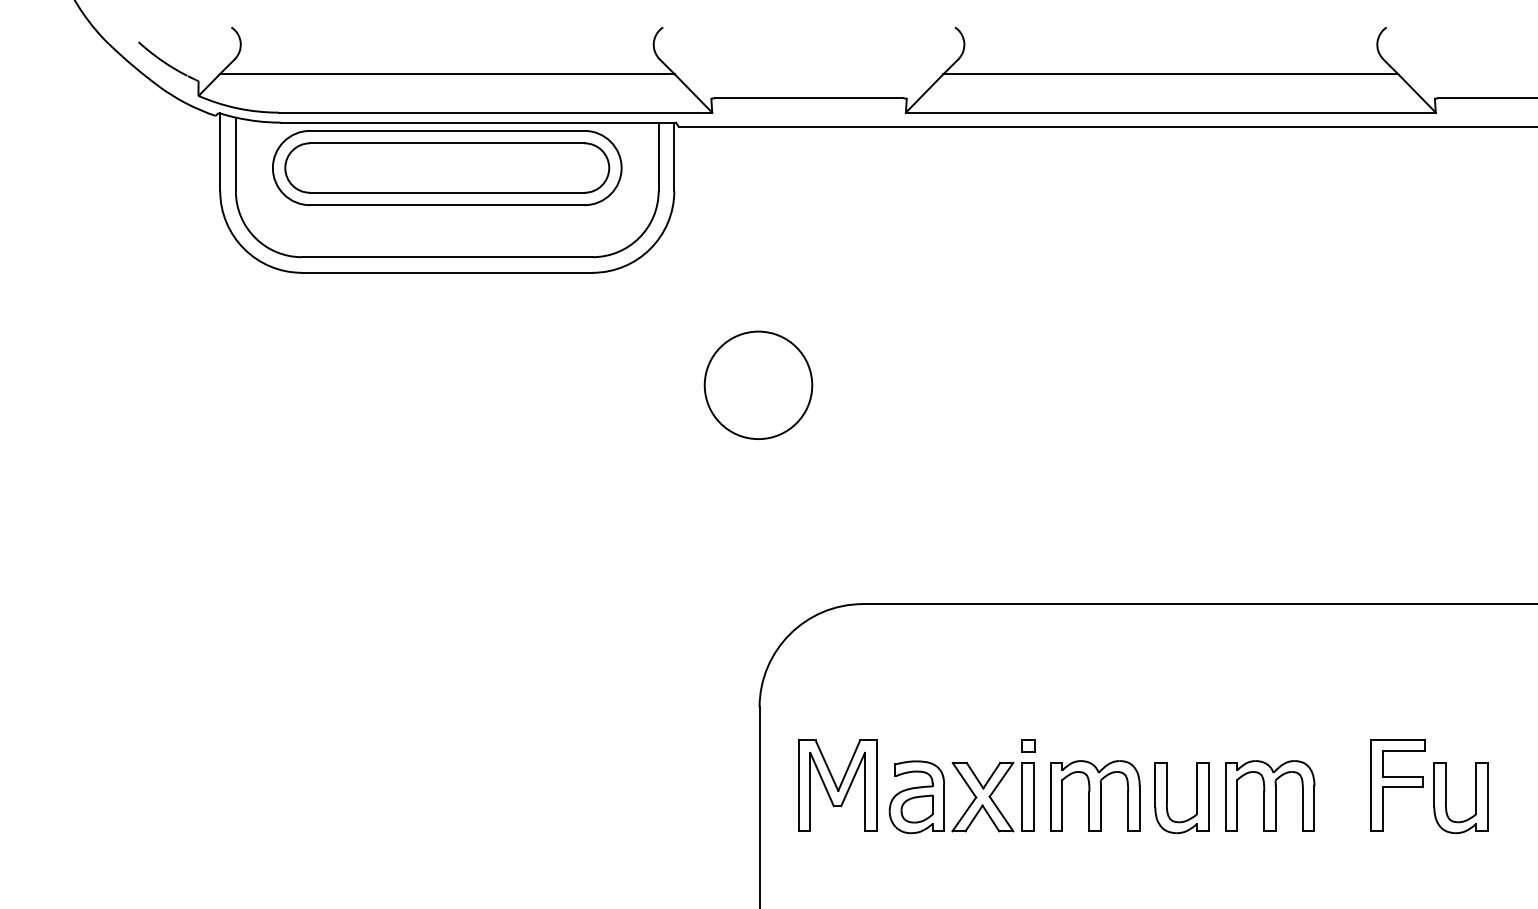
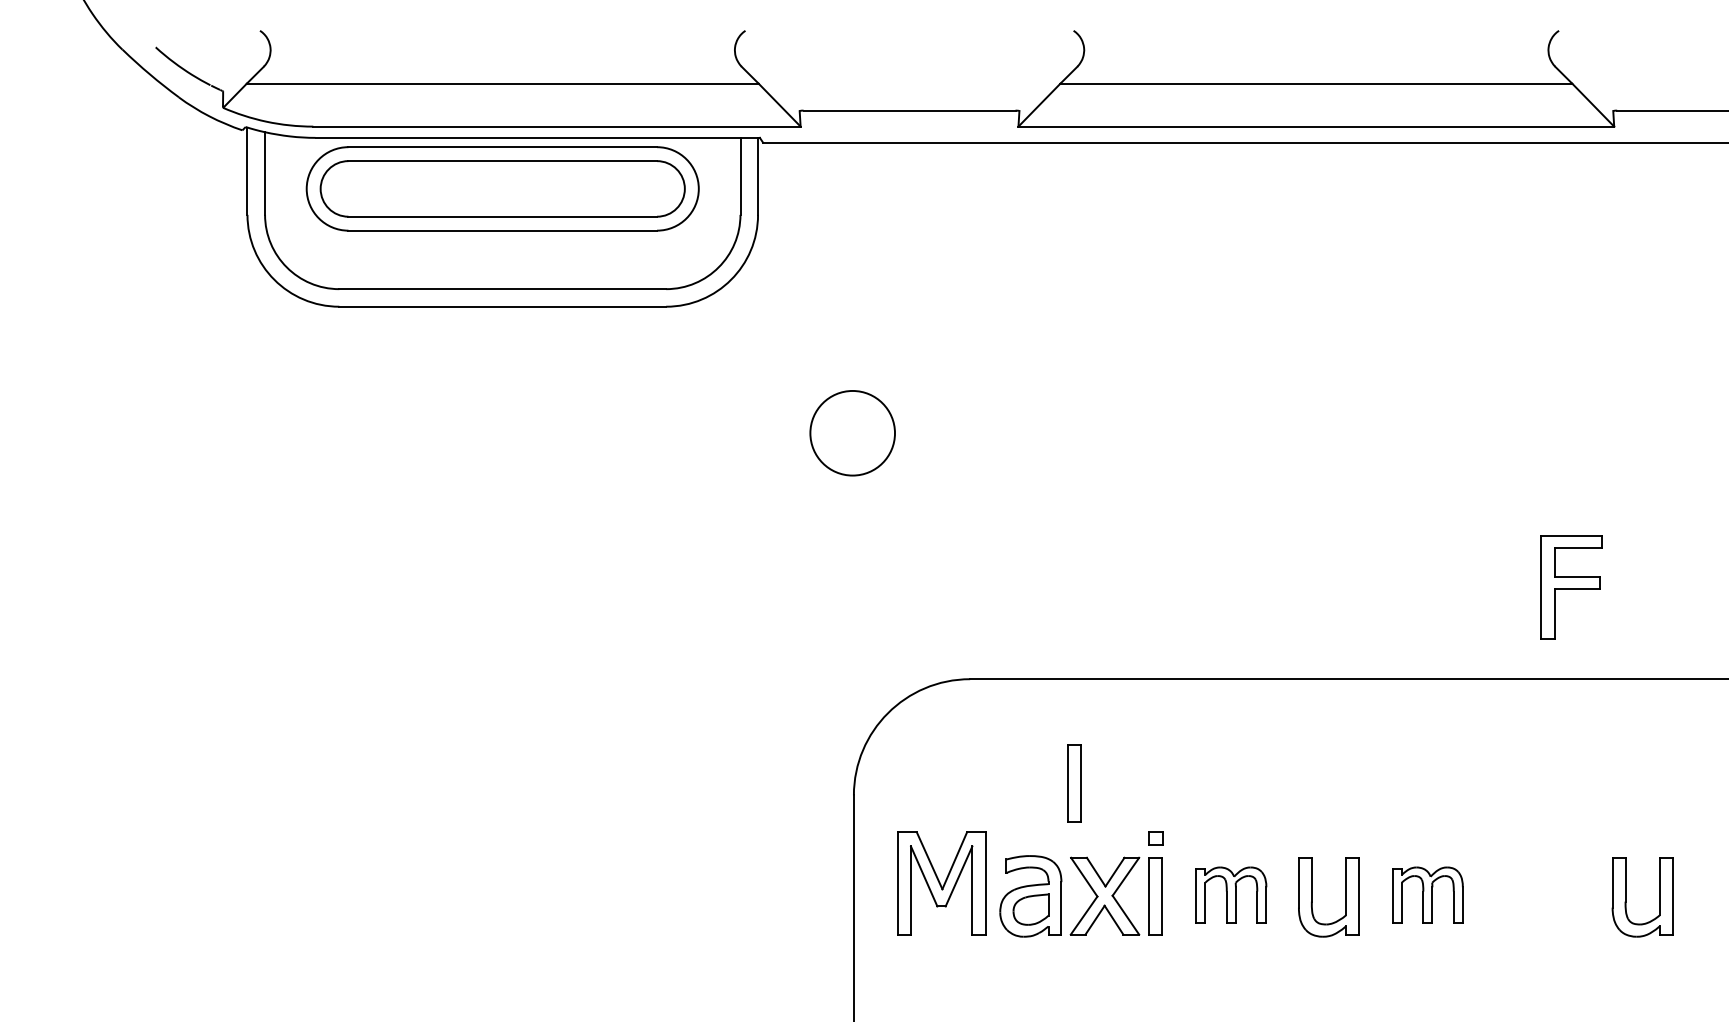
circle: (758, 384) -> (852, 432), size x0.7
part: (955, 696) -> (1074, 783), added
part: (1397, 785) -> (1571, 587), moved
part: (1095, 795) -> (1231, 894), size x0.7
part: (1269, 795) -> (1427, 894), size x0.7

